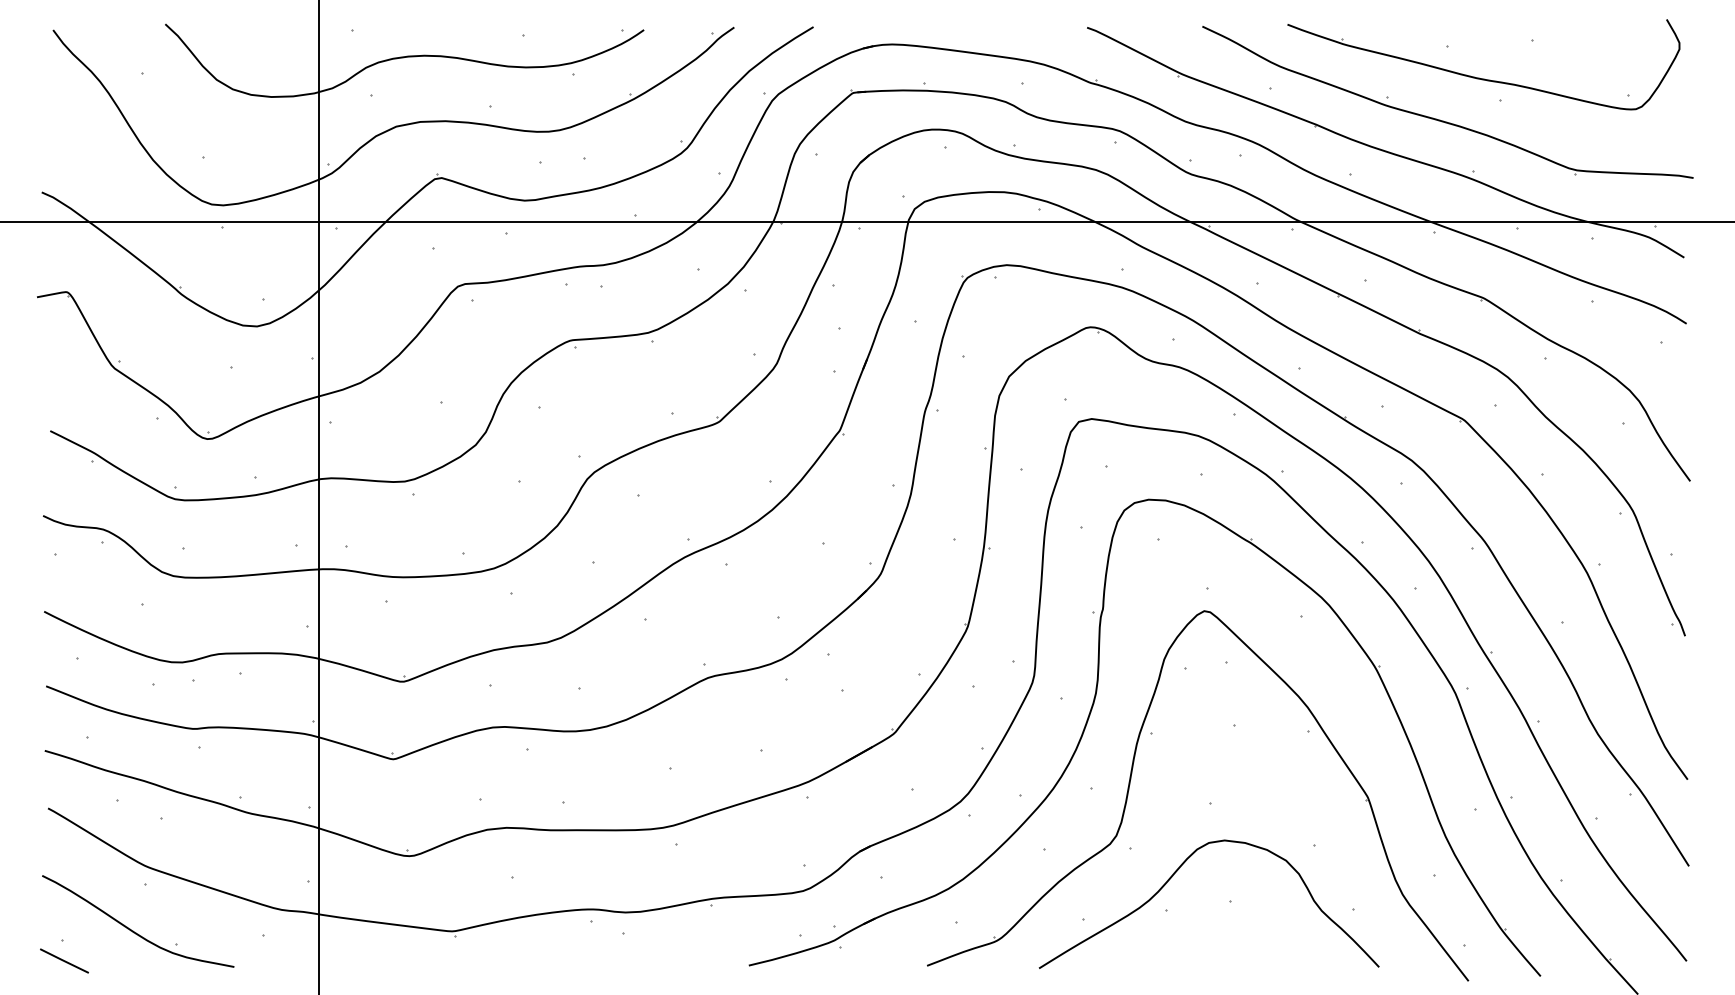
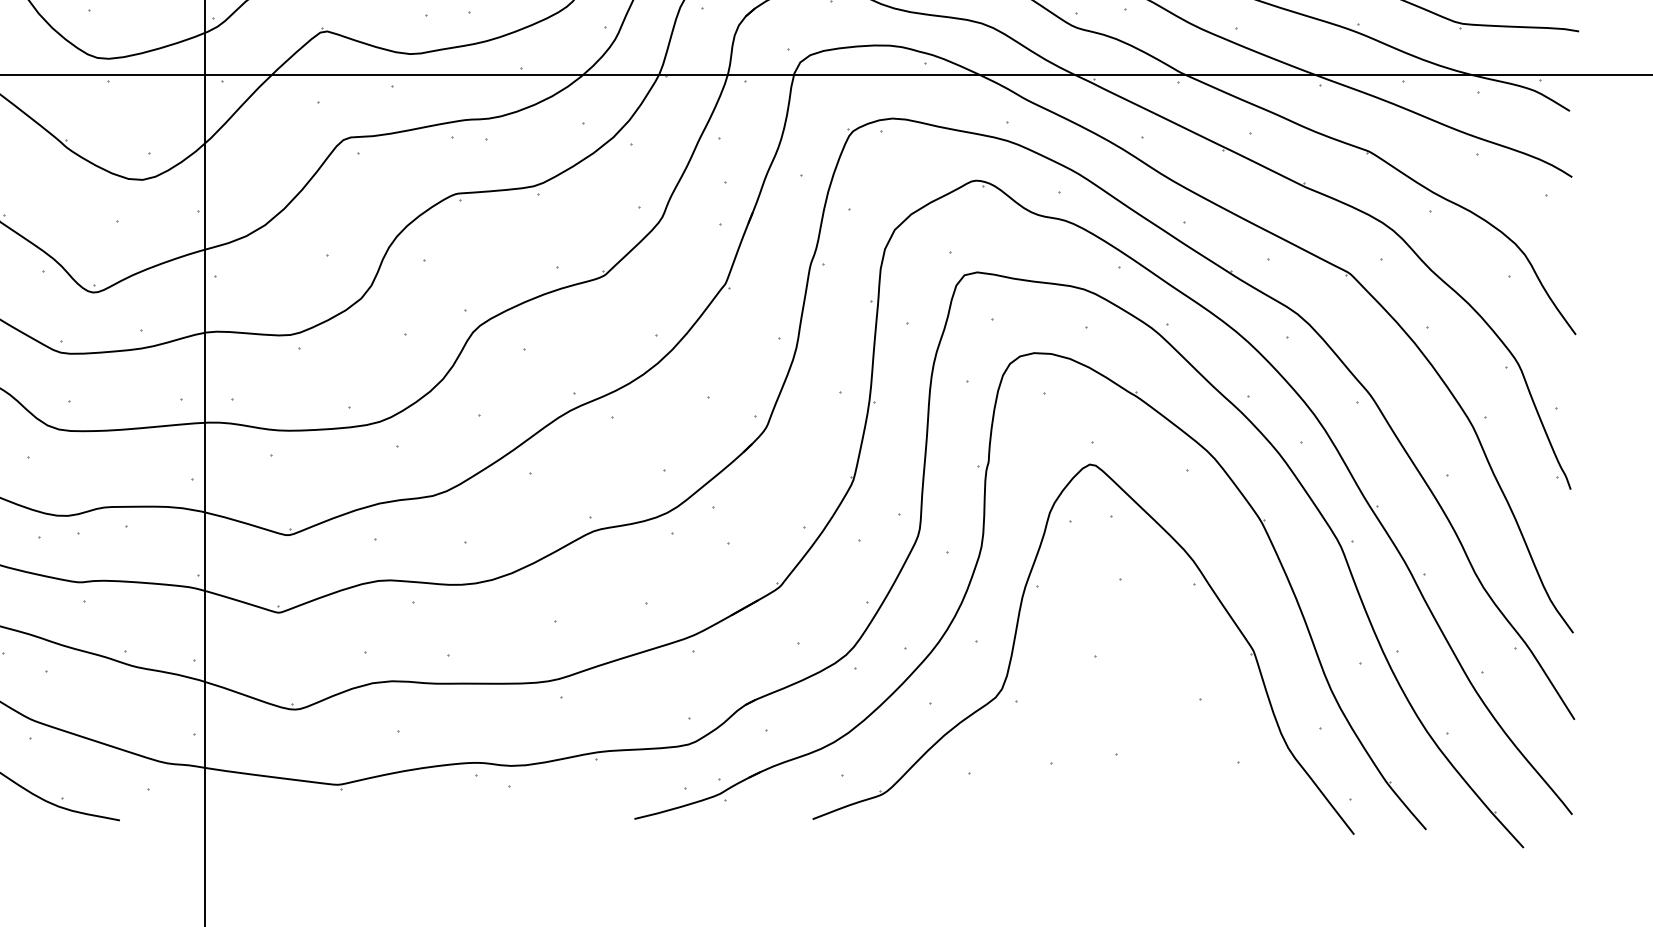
curve: (1172, 877) -> (1058, 730), removed

